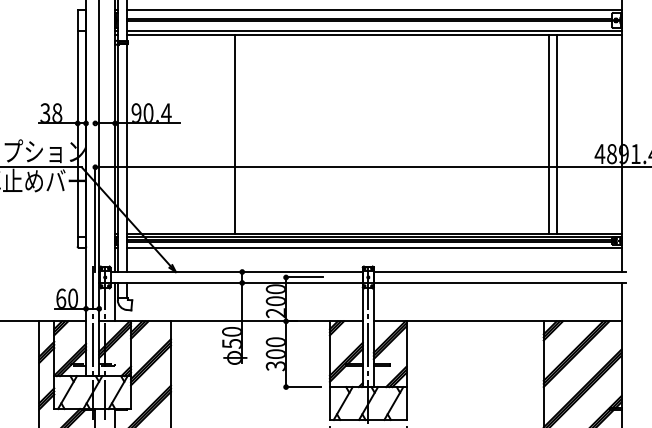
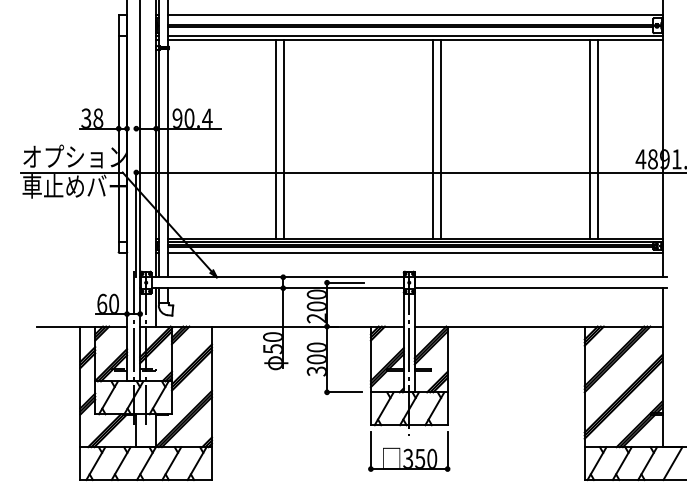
line: (243, 133) -> (284, 138), added
line: (391, 133) -> (432, 138), added
line: (400, 133) -> (441, 138), added

